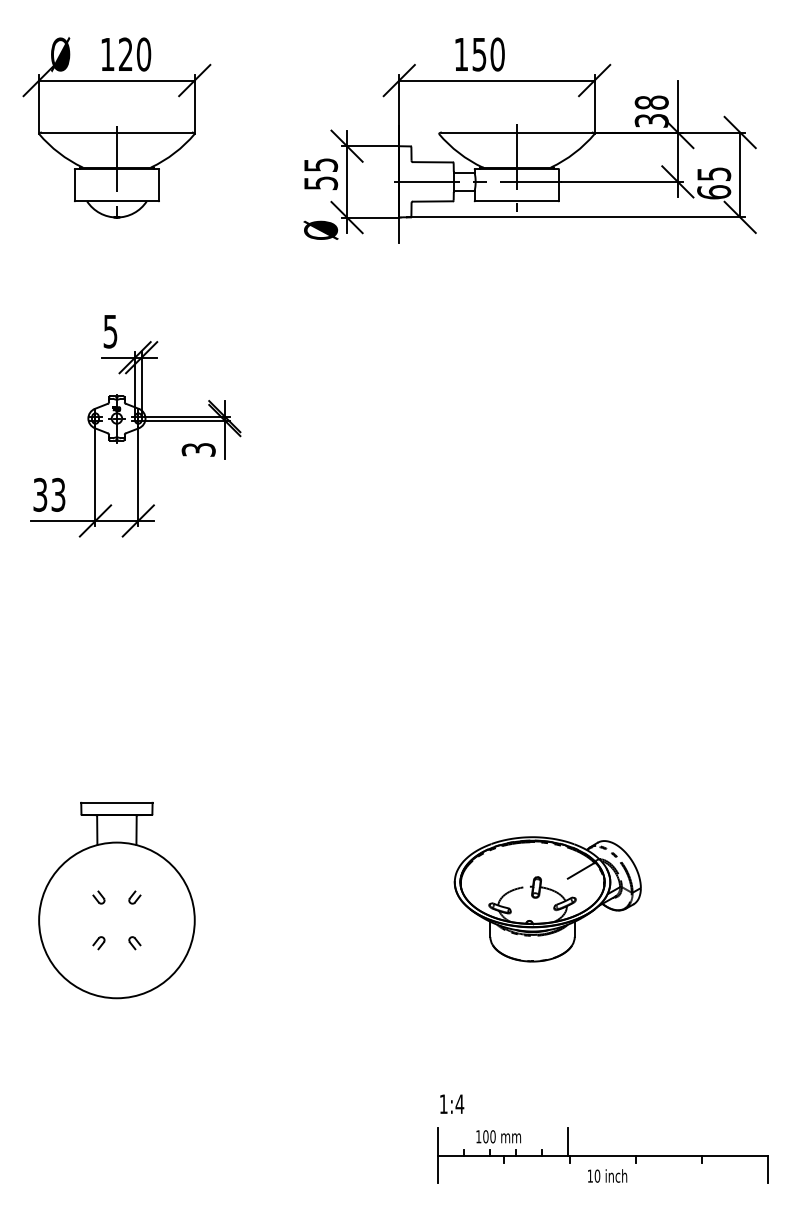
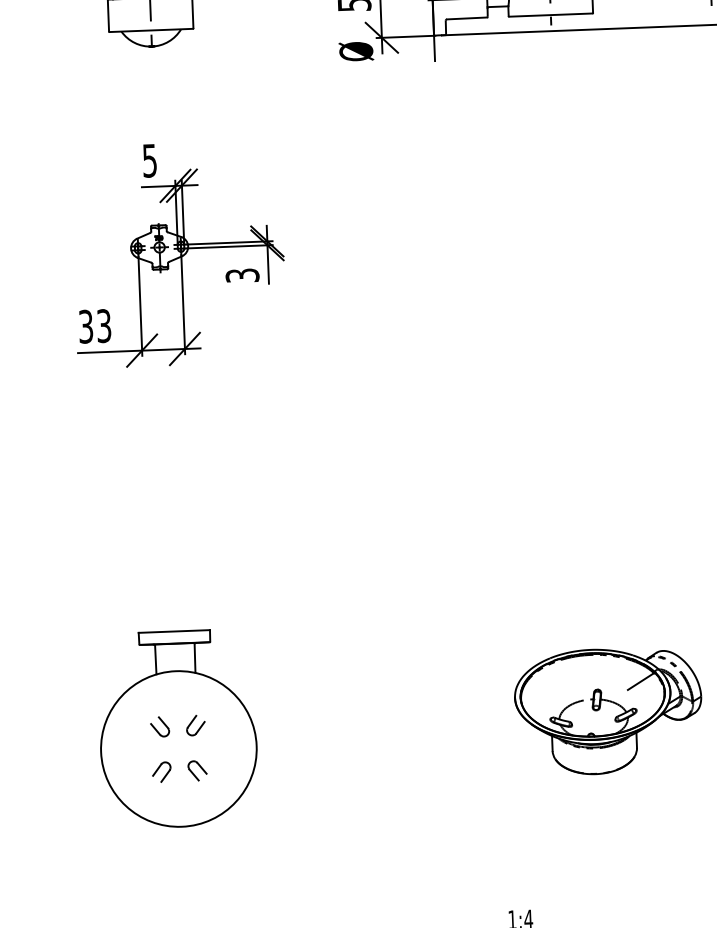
part: (98, 897) -> (159, 726), size x1.6
part: (134, 897) -> (195, 725), size x1.6
part: (98, 943) -> (161, 772), size x1.6
part: (134, 943) -> (197, 771), size x1.6

